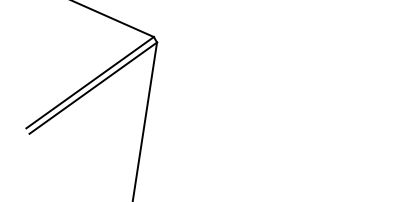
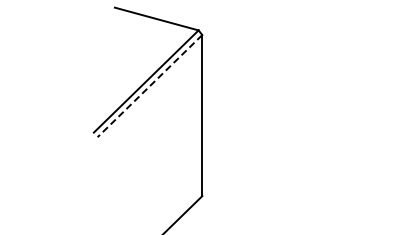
line: (92, 88) -> (149, 86), solid -> dashed

